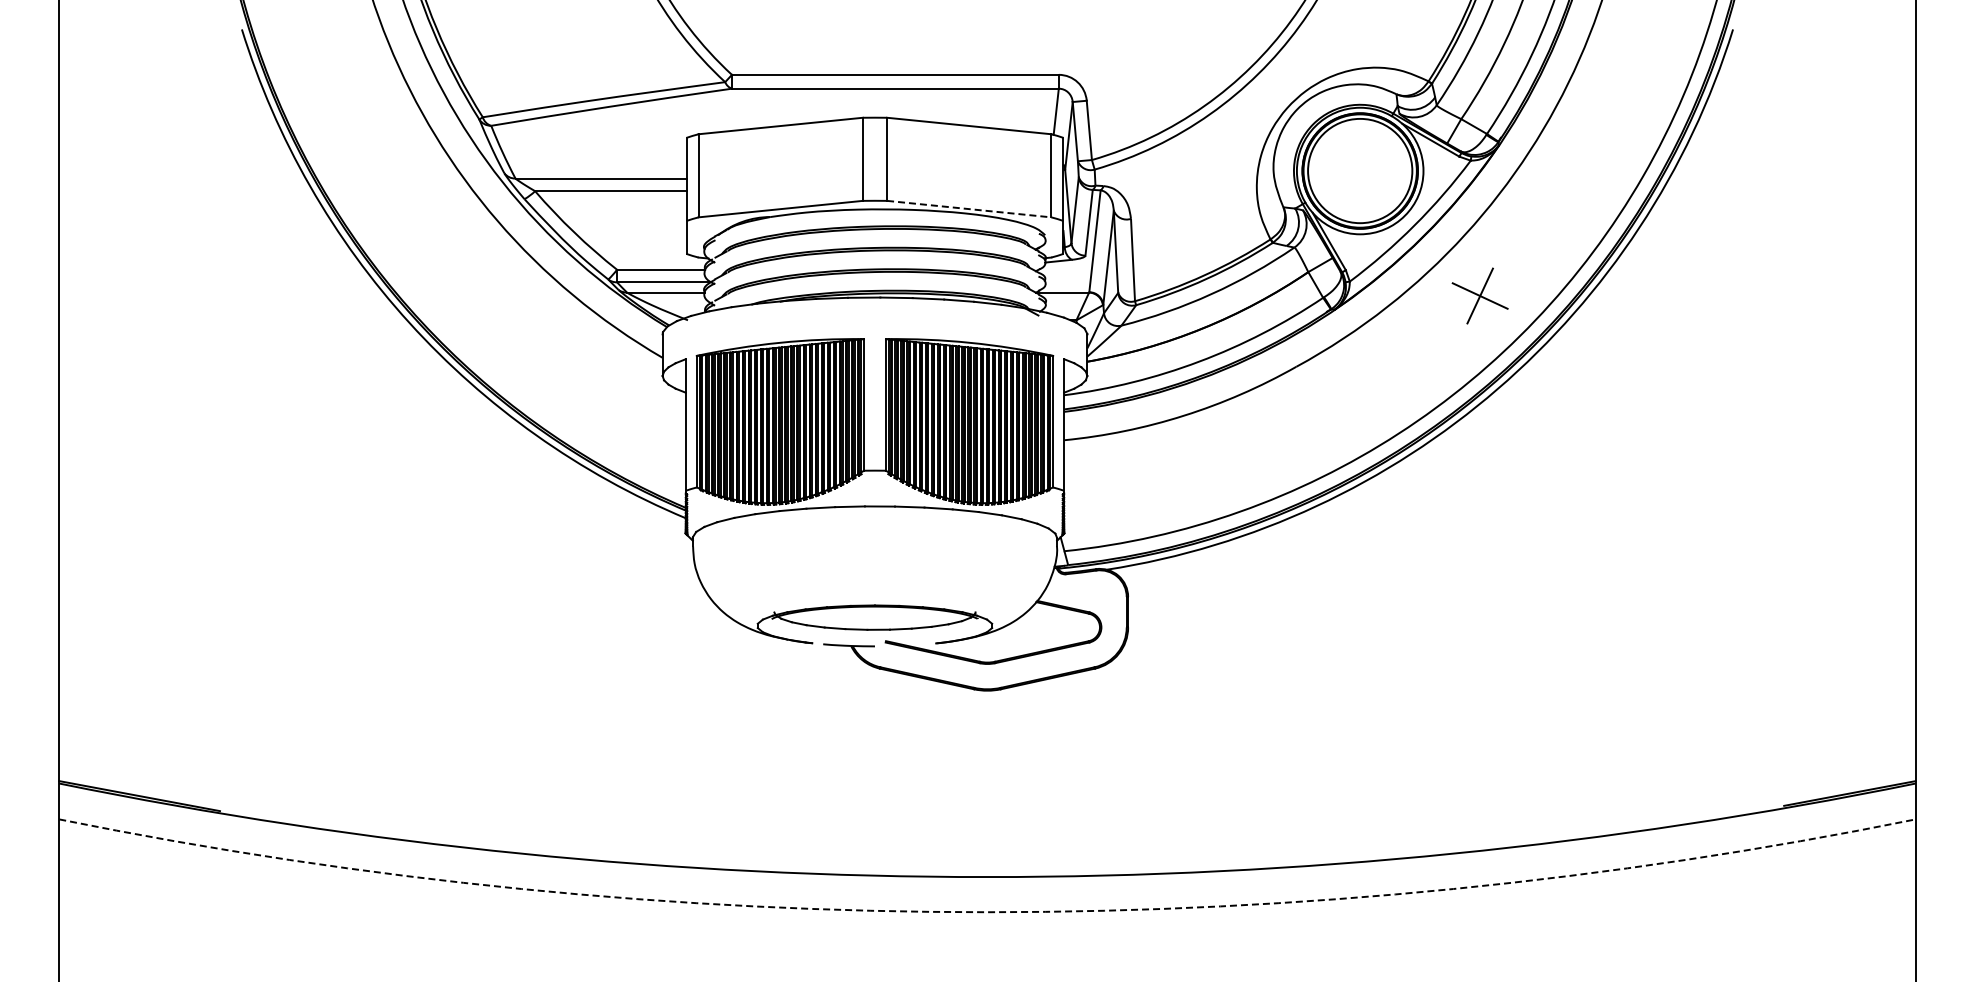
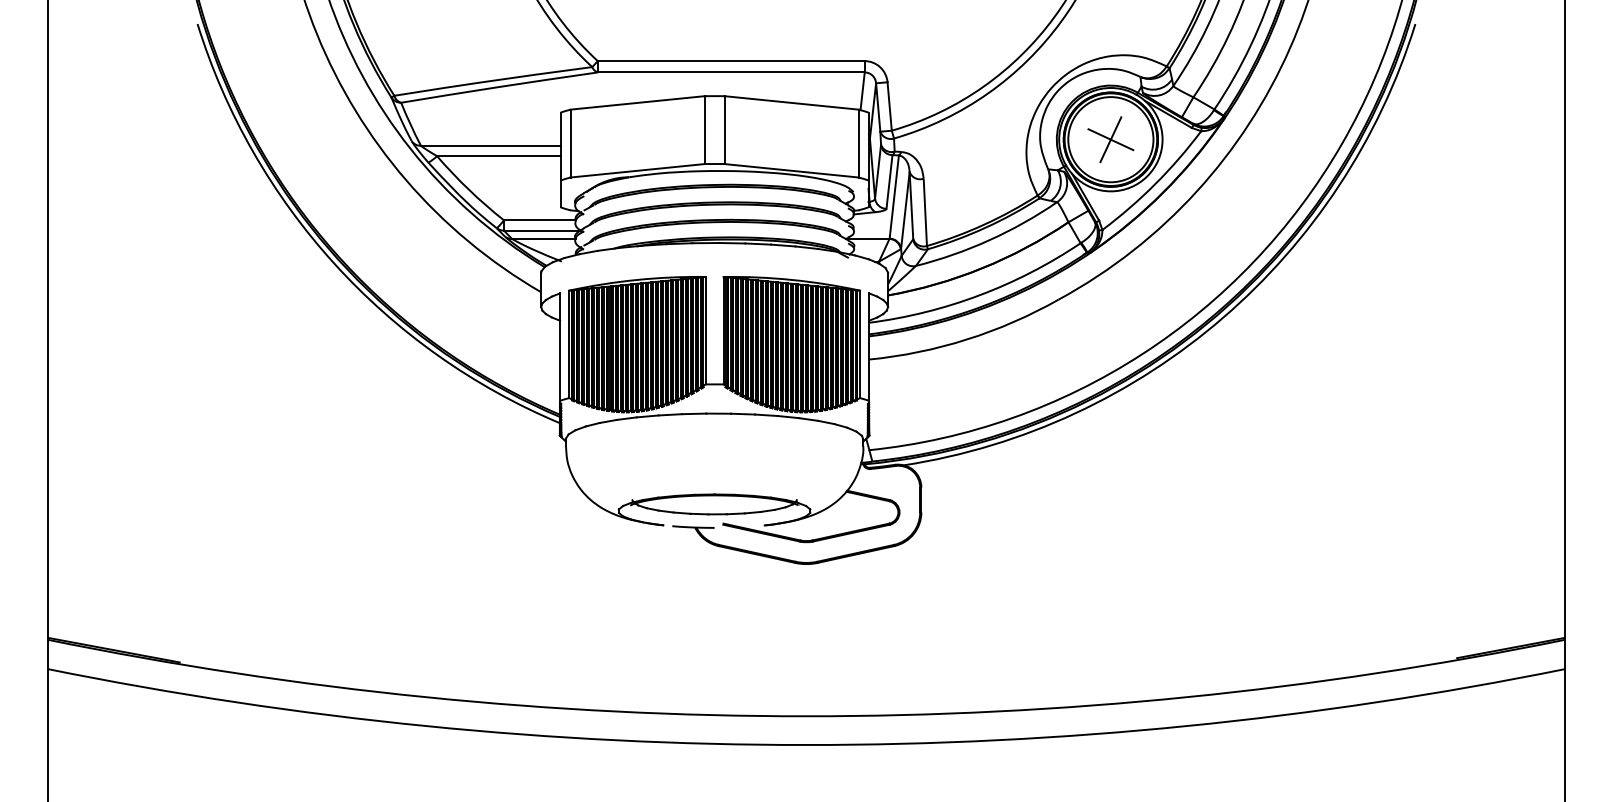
line: (969, 209) -> (791, 171), dashed -> solid
part: (1479, 295) -> (1110, 139), moved
arc: (987, 912) -> (806, 745), dashed -> solid

